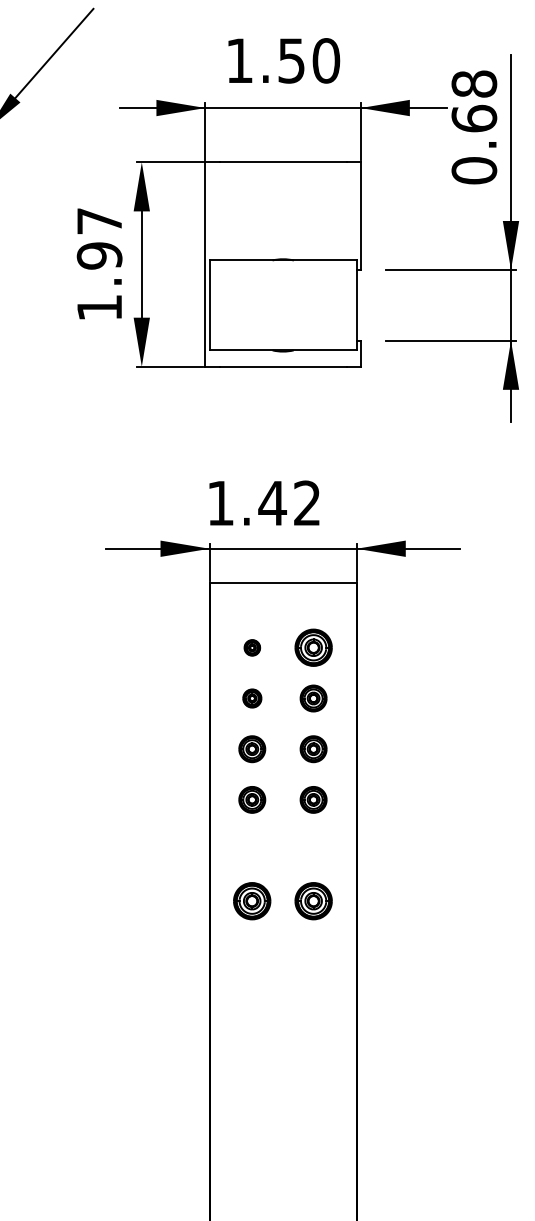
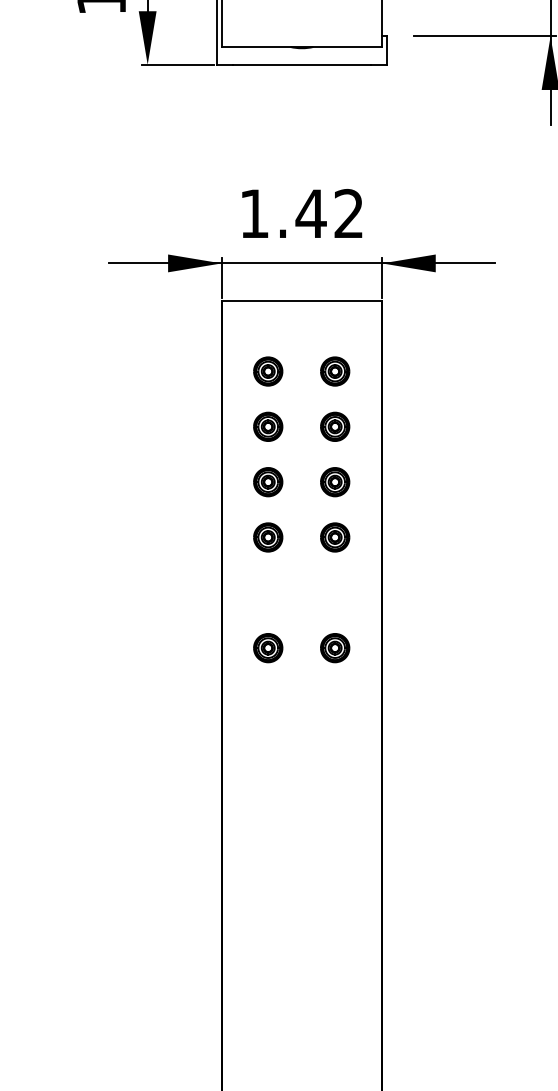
text: (264, 502) -> (302, 212), moved
part: (252, 647) -> (268, 371), size x1.67
part: (313, 647) -> (335, 371), size x0.71
part: (252, 698) -> (268, 426), size x1.43
part: (252, 901) -> (268, 648), size x0.71
part: (313, 901) -> (335, 648), size x0.71

